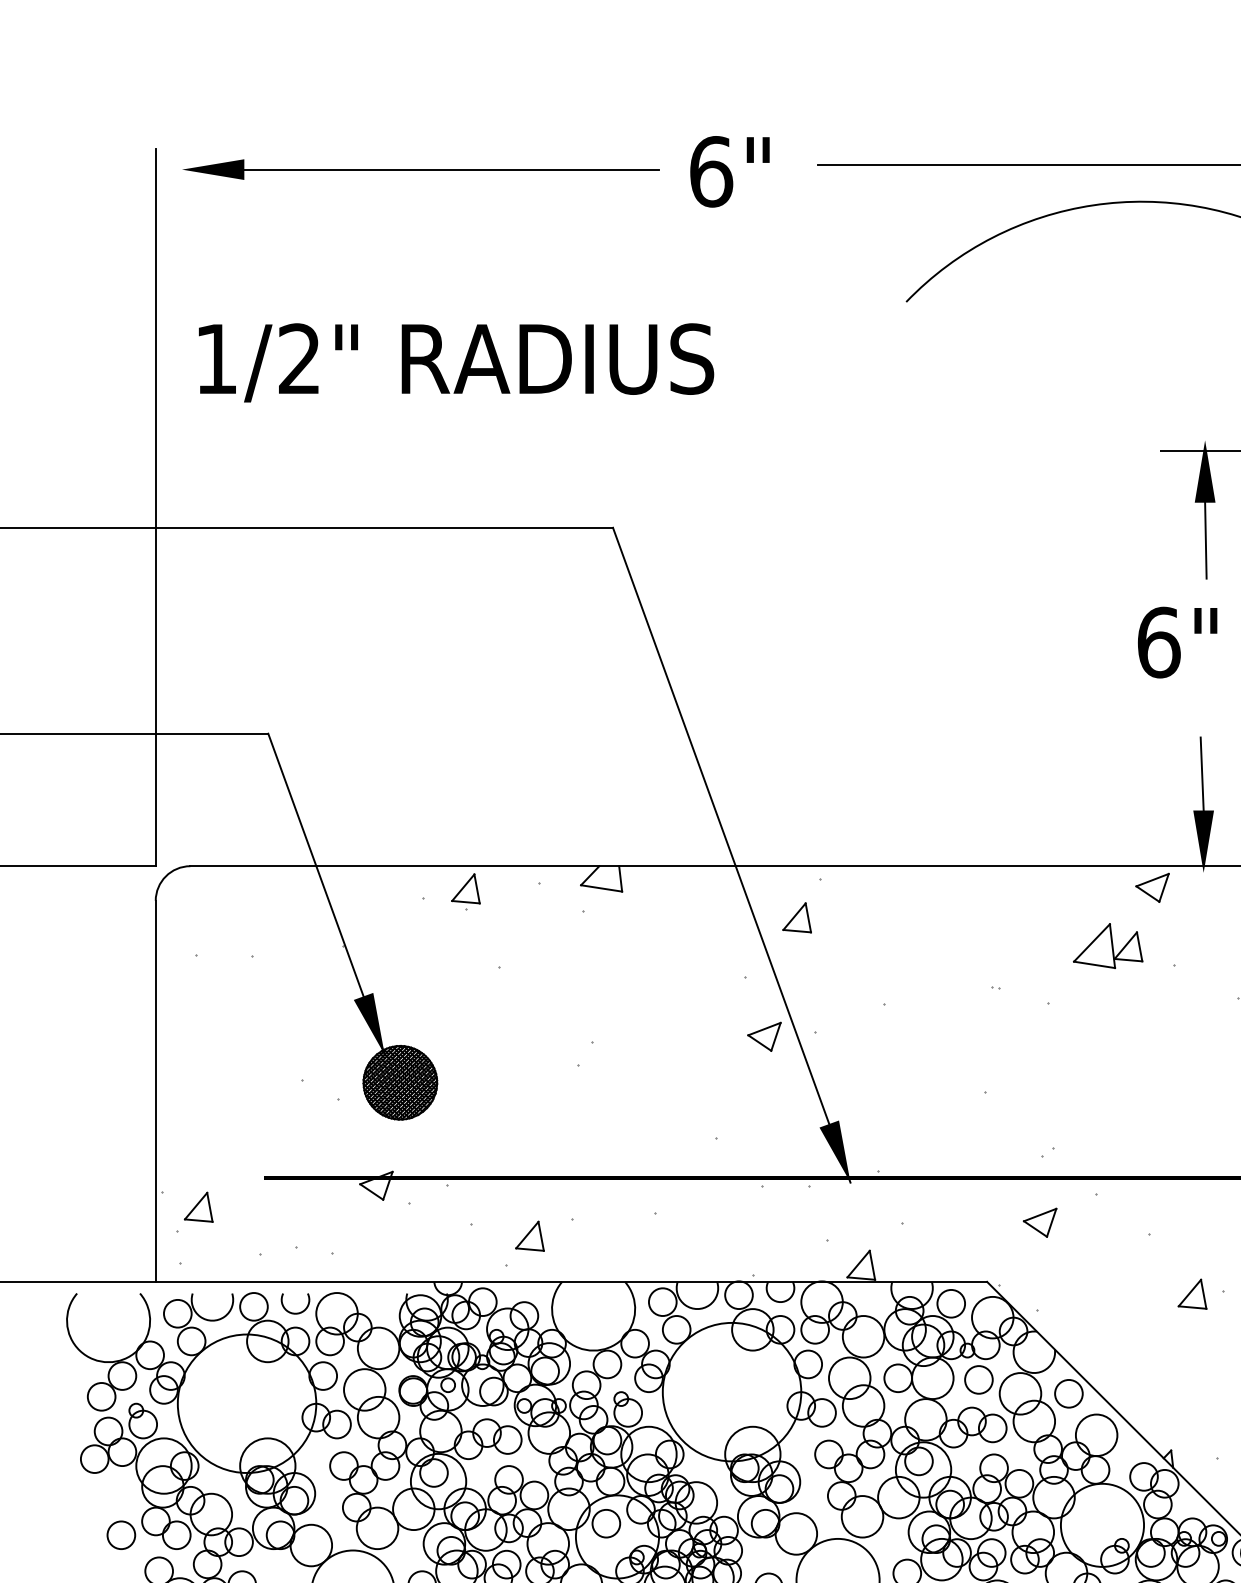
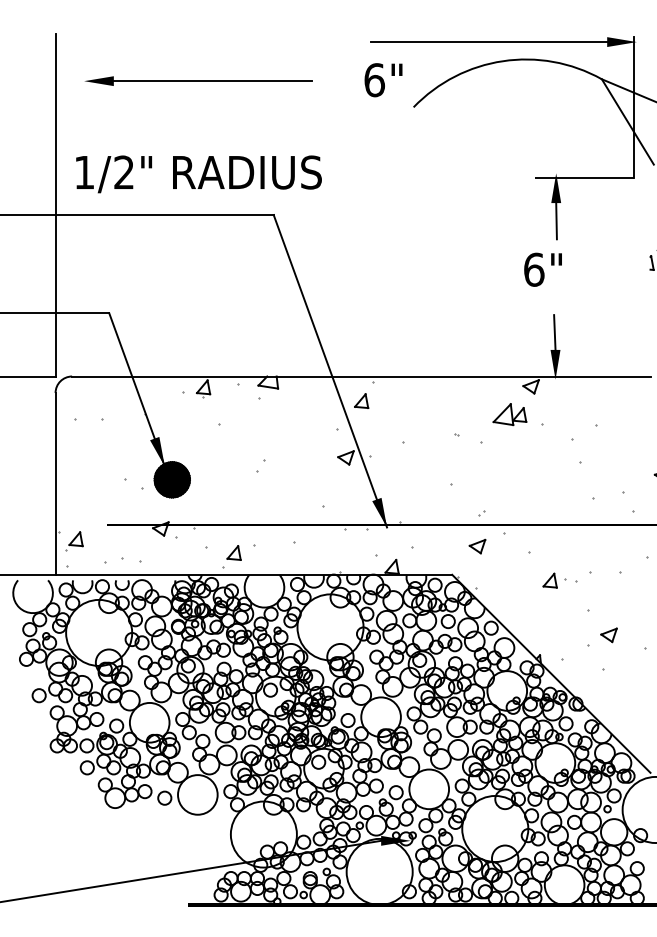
part: (421, 168) -> (198, 80), moved
text: (729, 172) -> (383, 80), moved
text: (455, 363) -> (198, 174), moved

